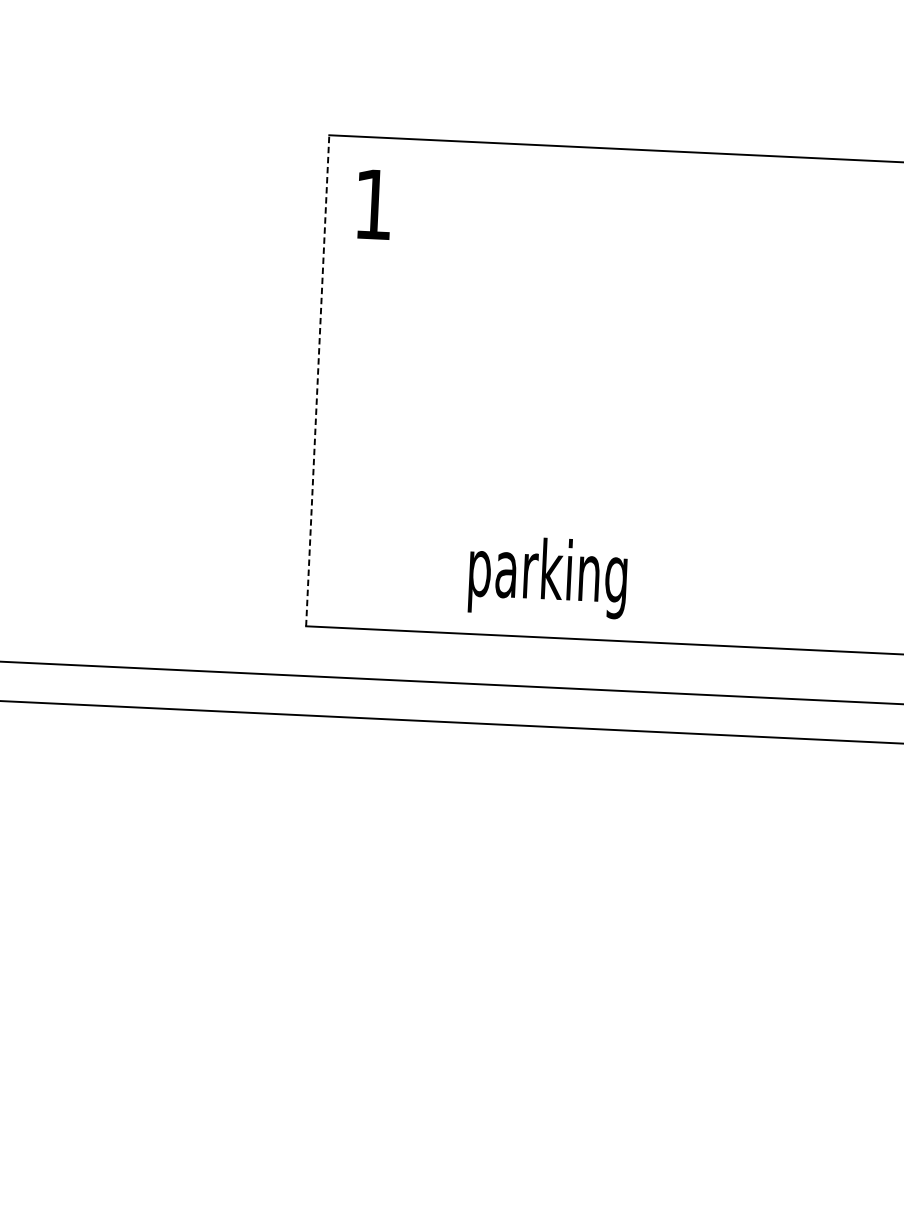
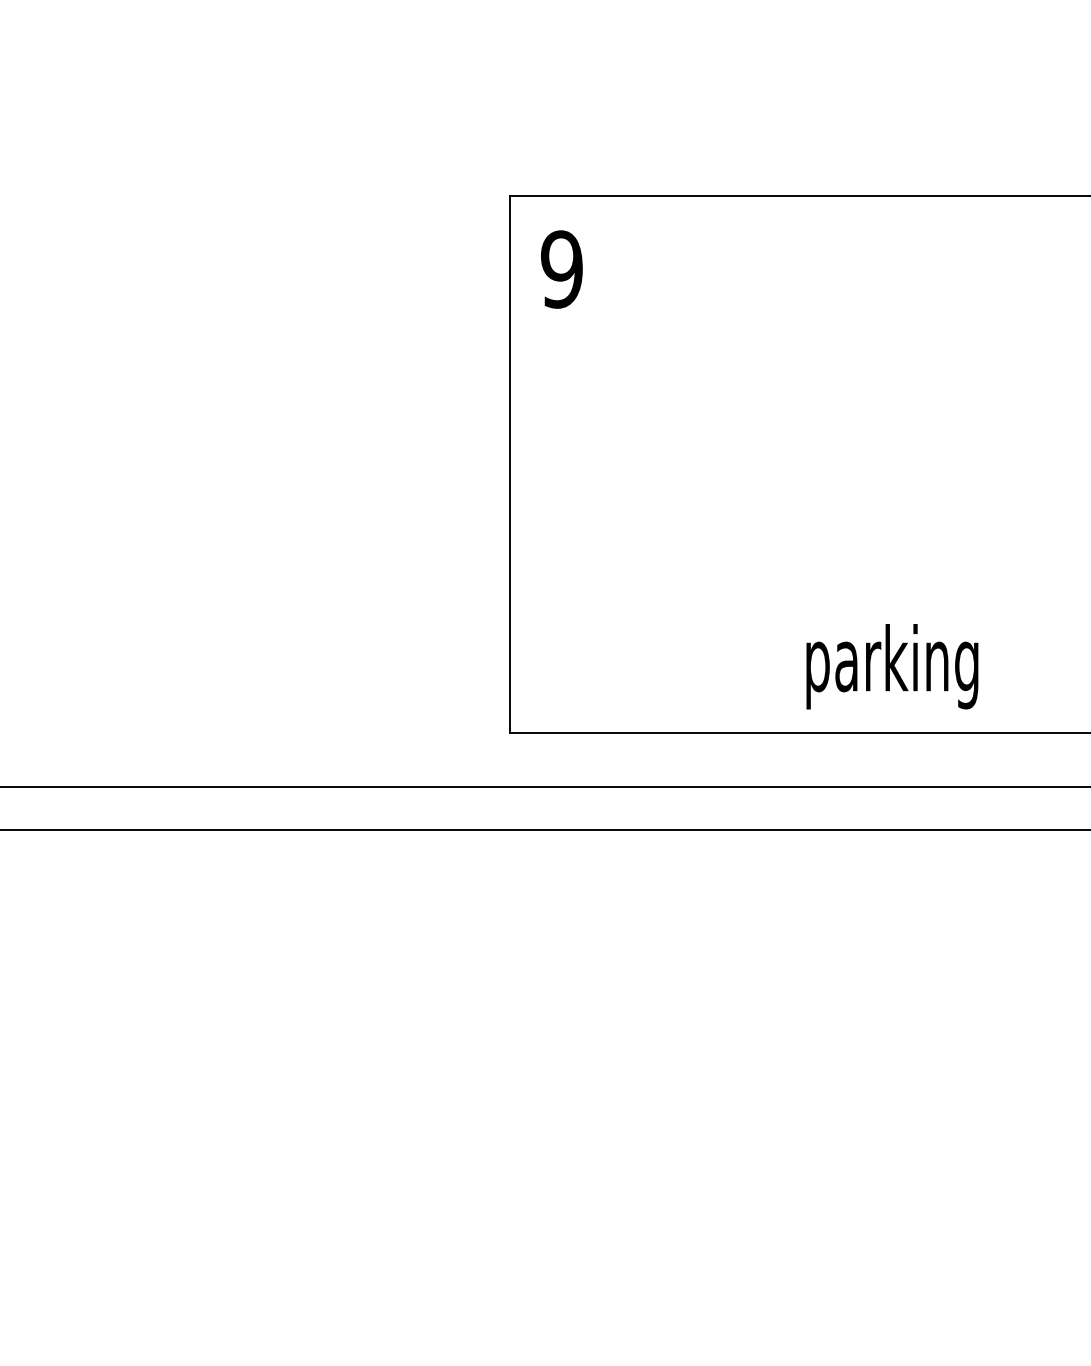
text: (373, 204) -> (561, 269), 1 -> 9
line: (318, 380) -> (510, 464), dashed -> solid
text: (548, 576) -> (892, 666), moved

